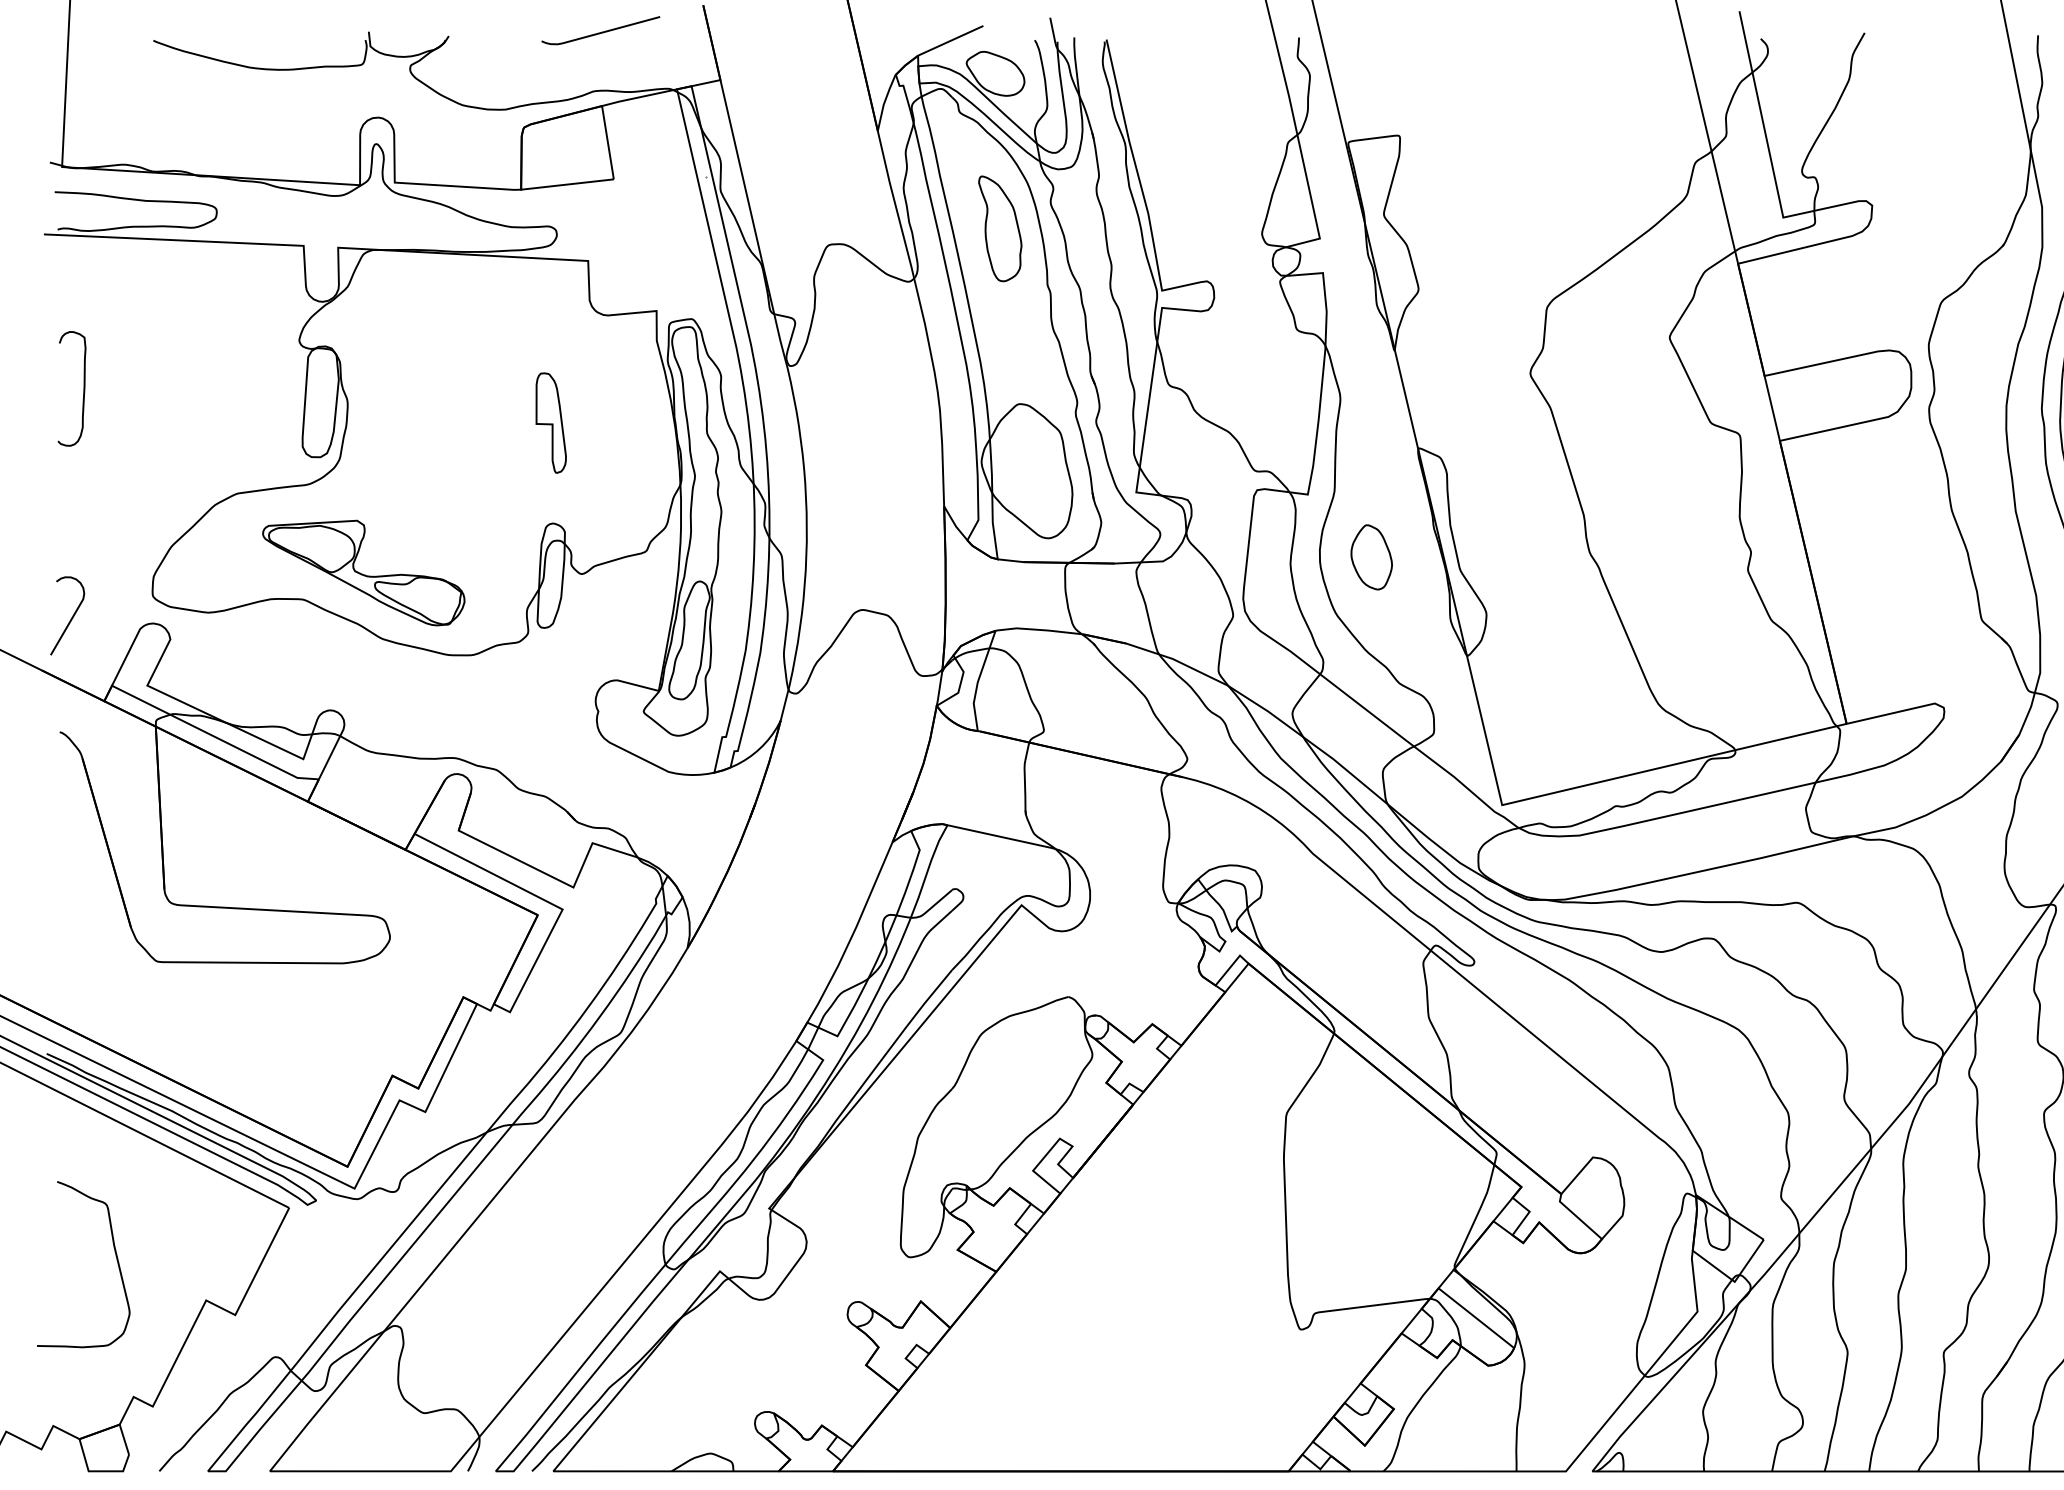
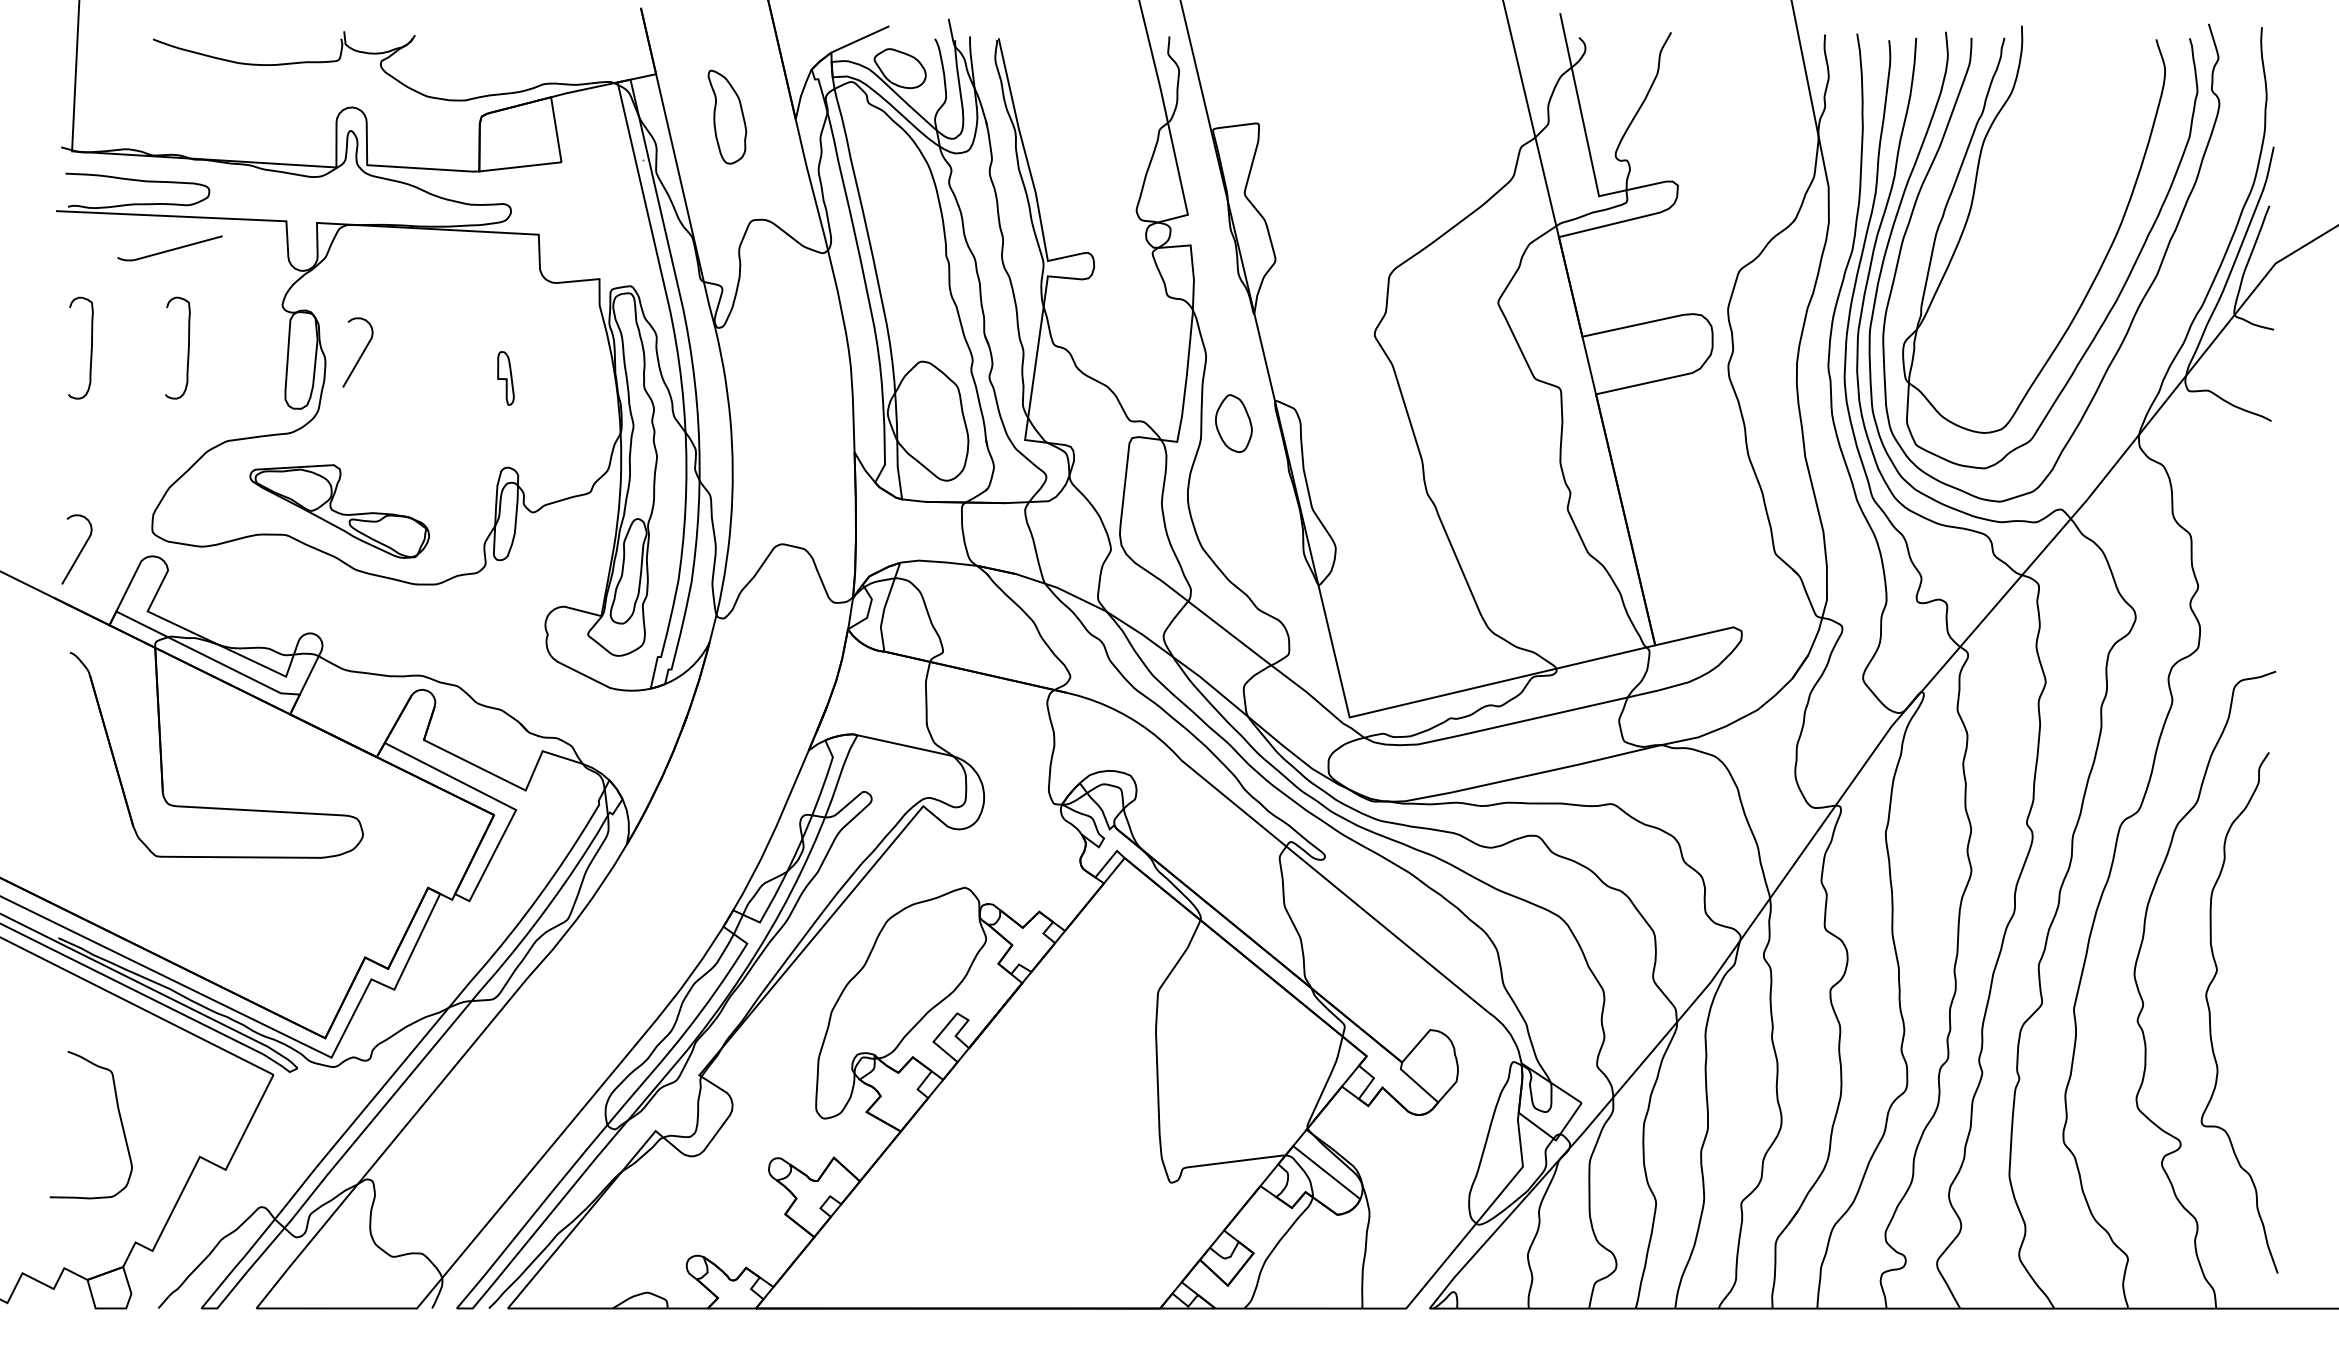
curve: (600, 31) -> (169, 249), moved
part: (1000, 228) -> (727, 116), moved
curve: (192, 390) -> (187, 349), added
curve: (388, 394) -> (361, 353), added
part: (550, 423) -> (505, 378), size x0.6
part: (1371, 557) -> (1233, 423), moved

